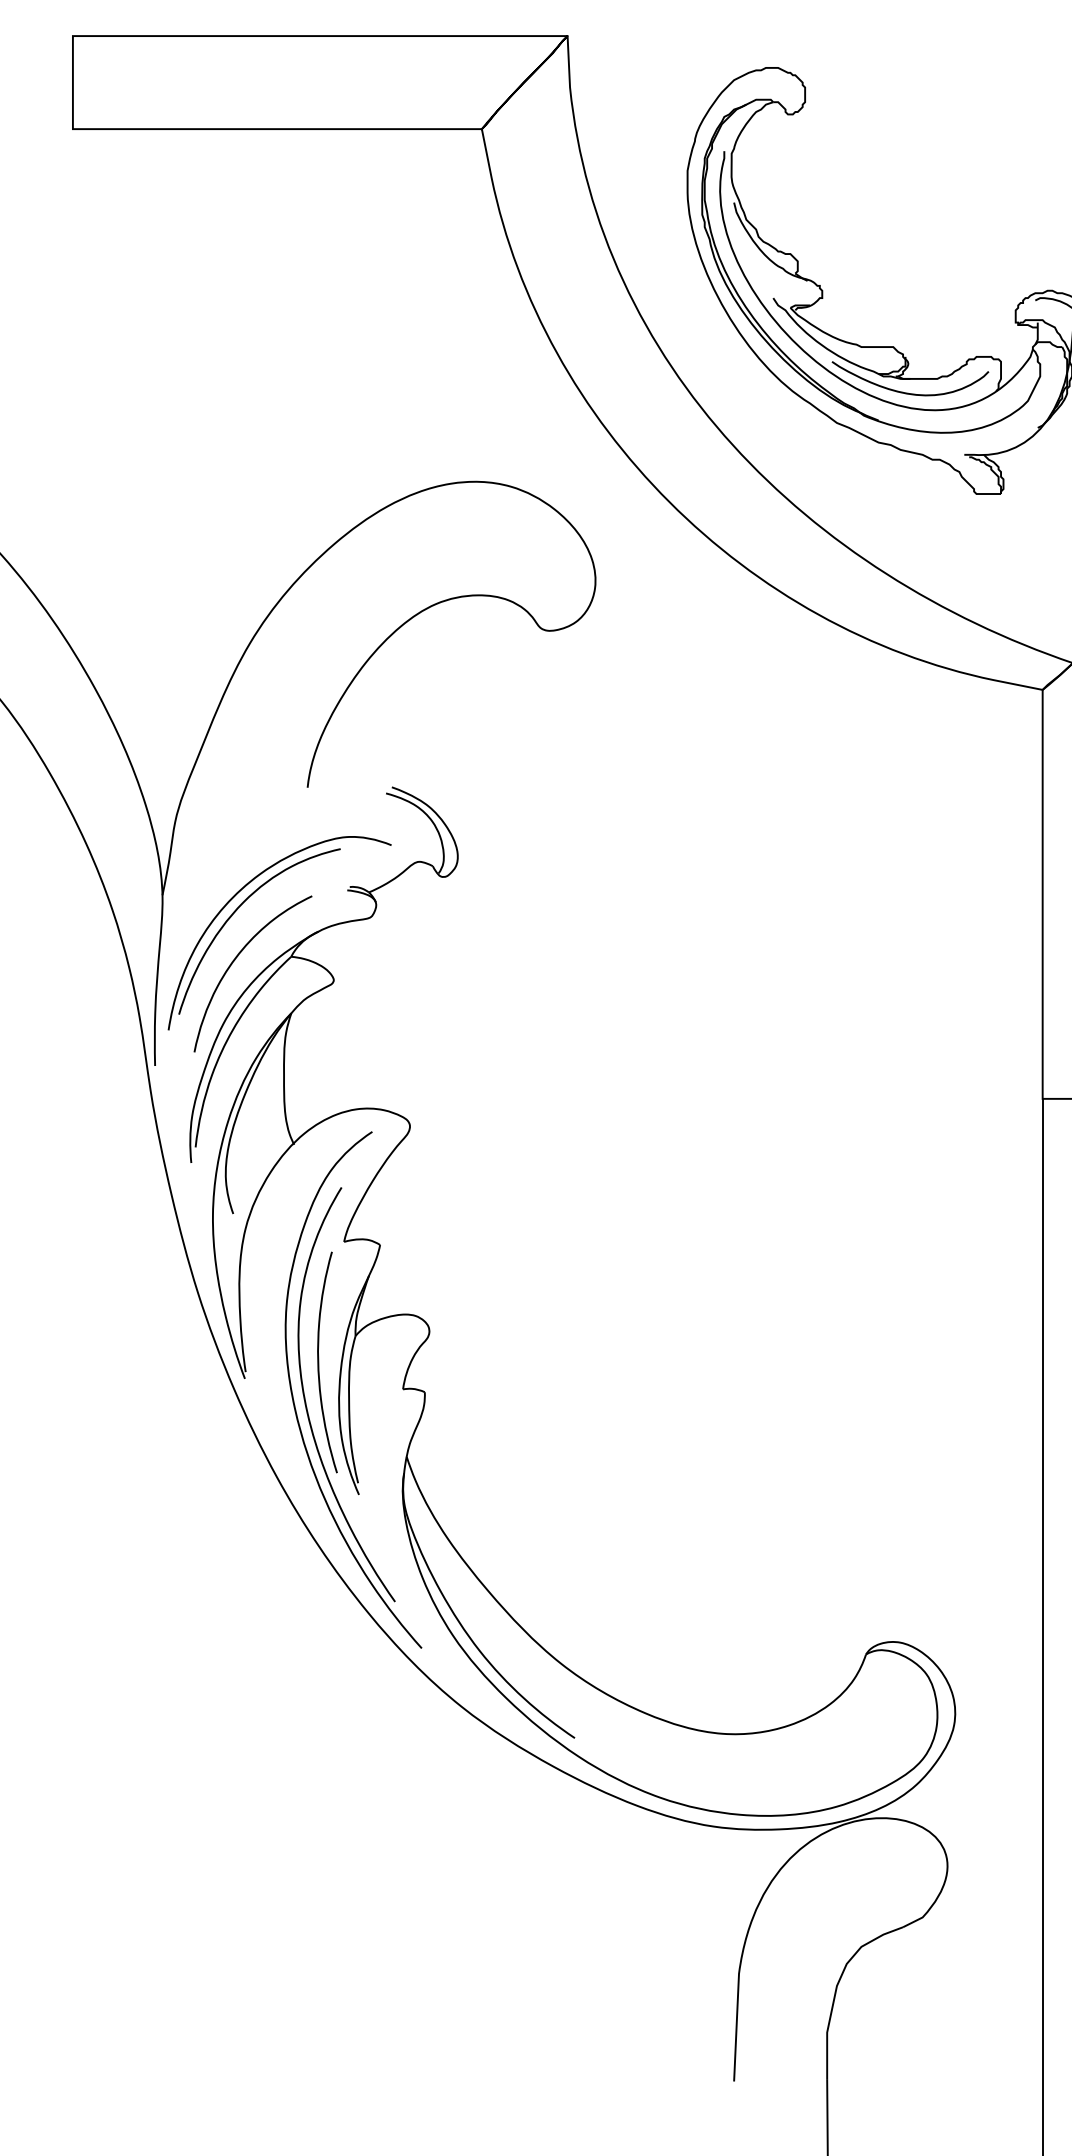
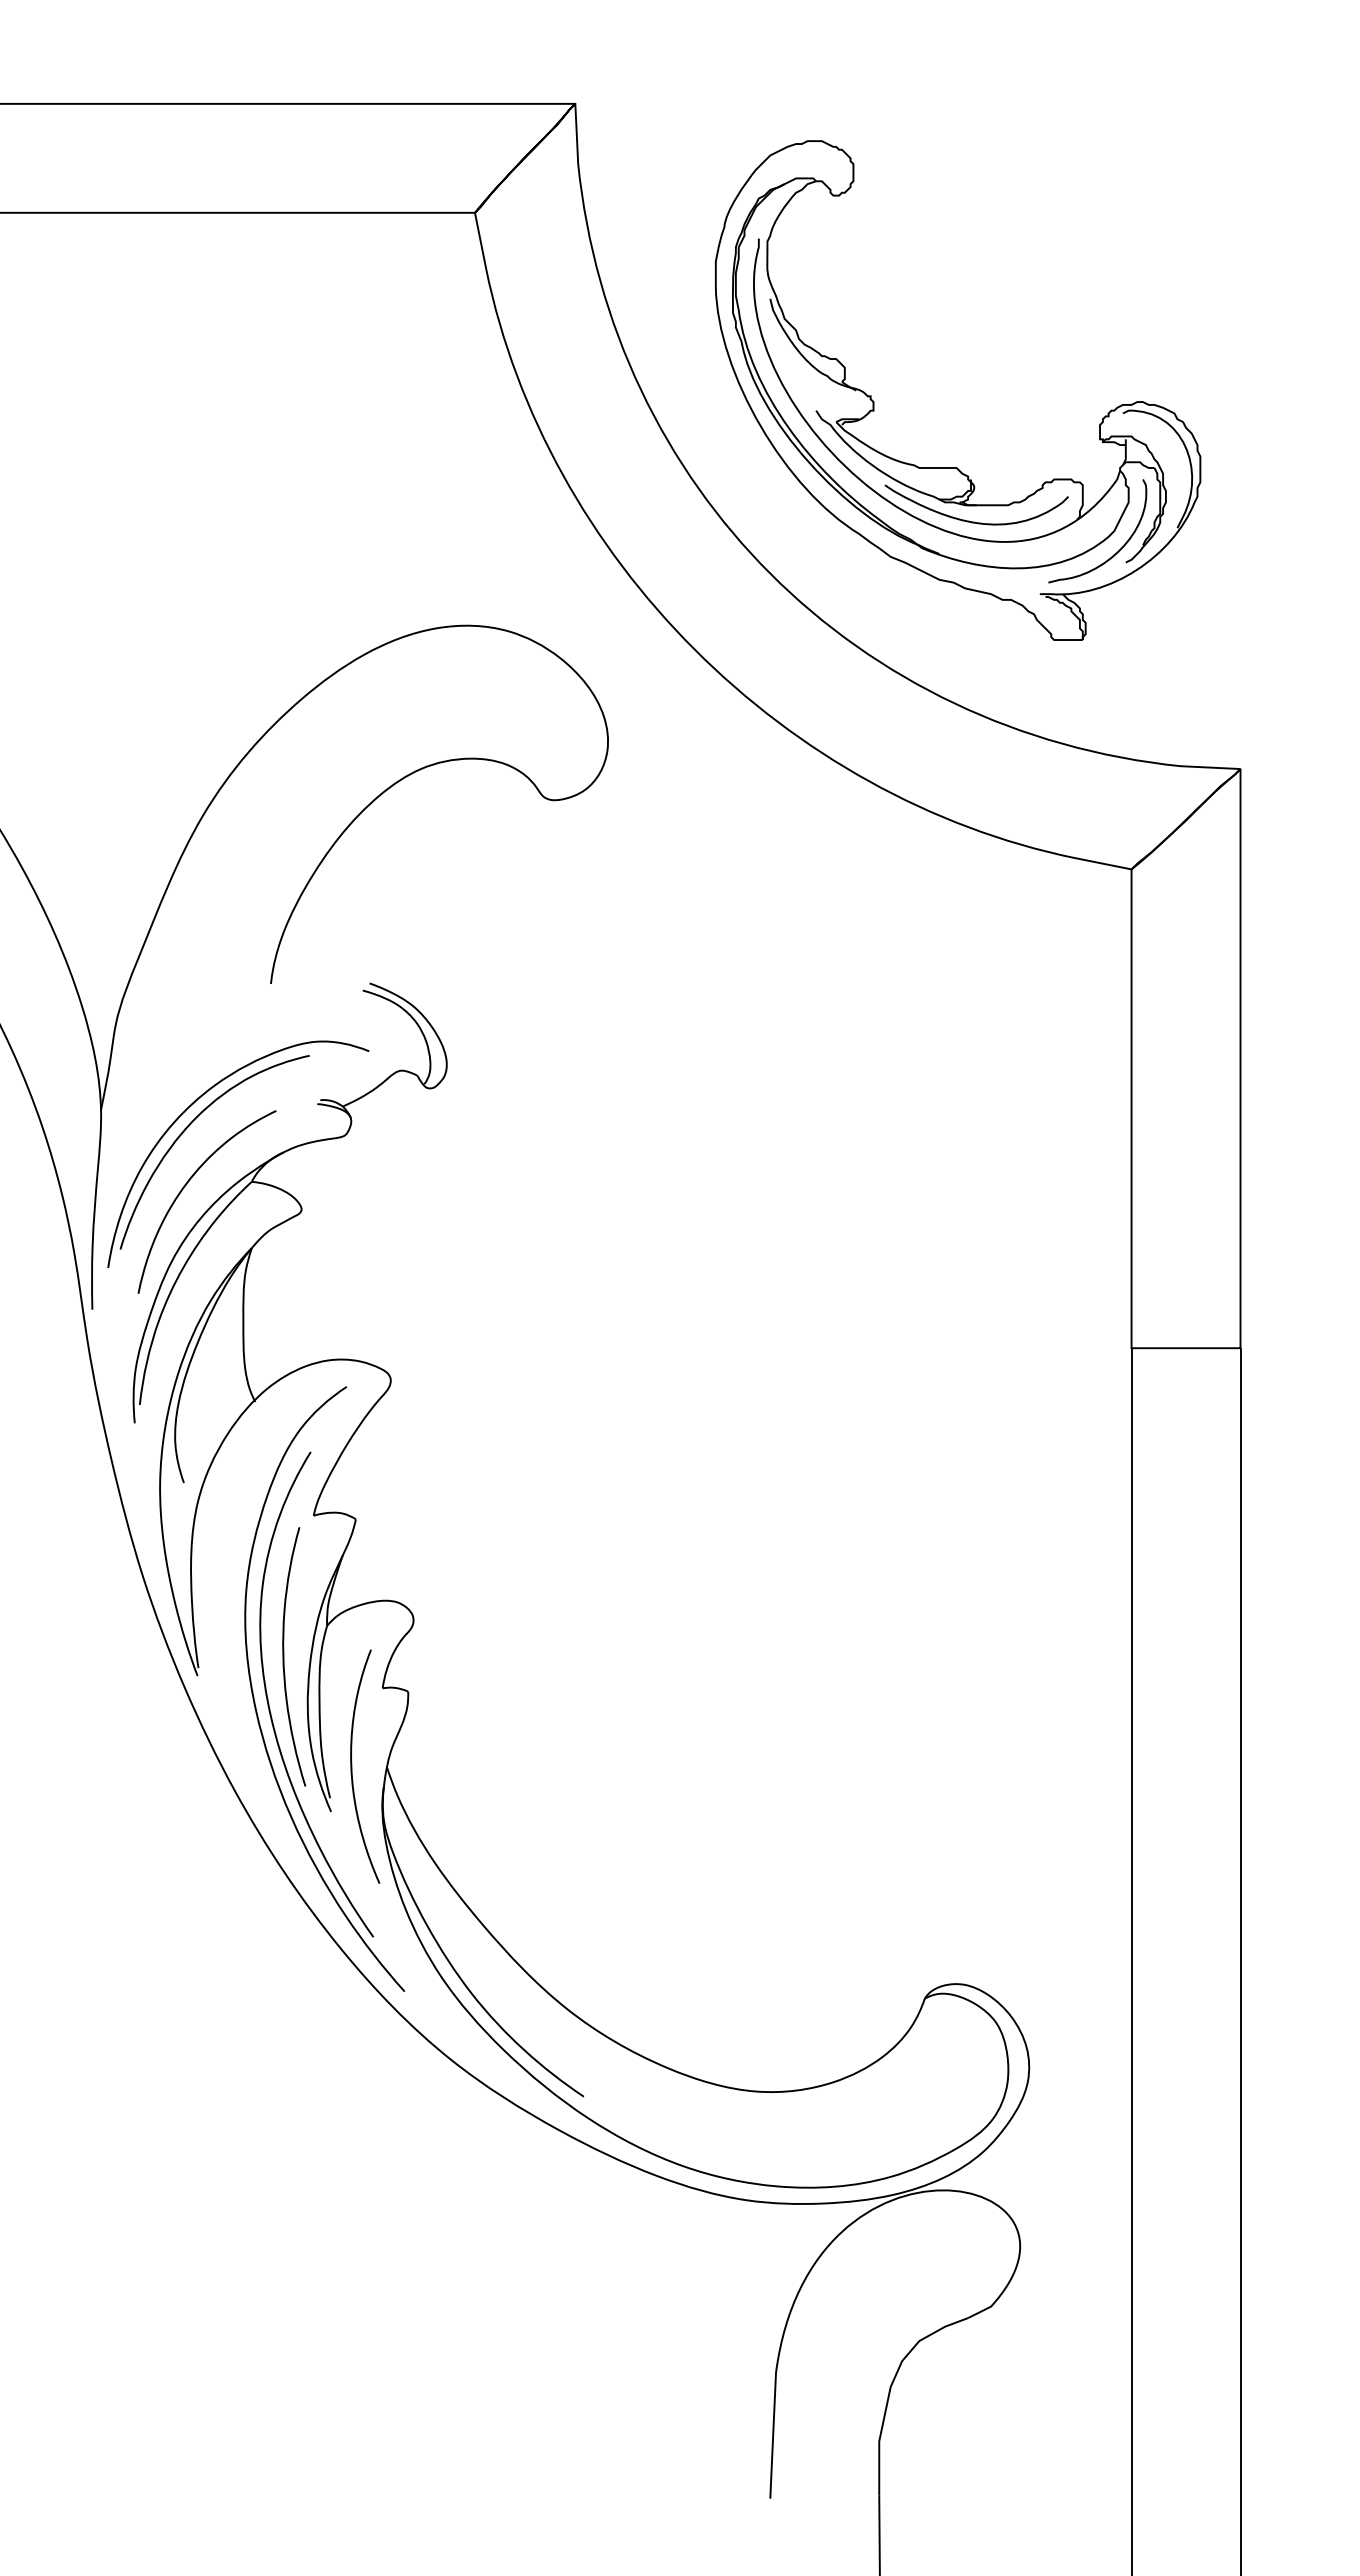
curve: (1028, 420) -> (1114, 553), added
curve: (377, 1456) -> (352, 1766), added

